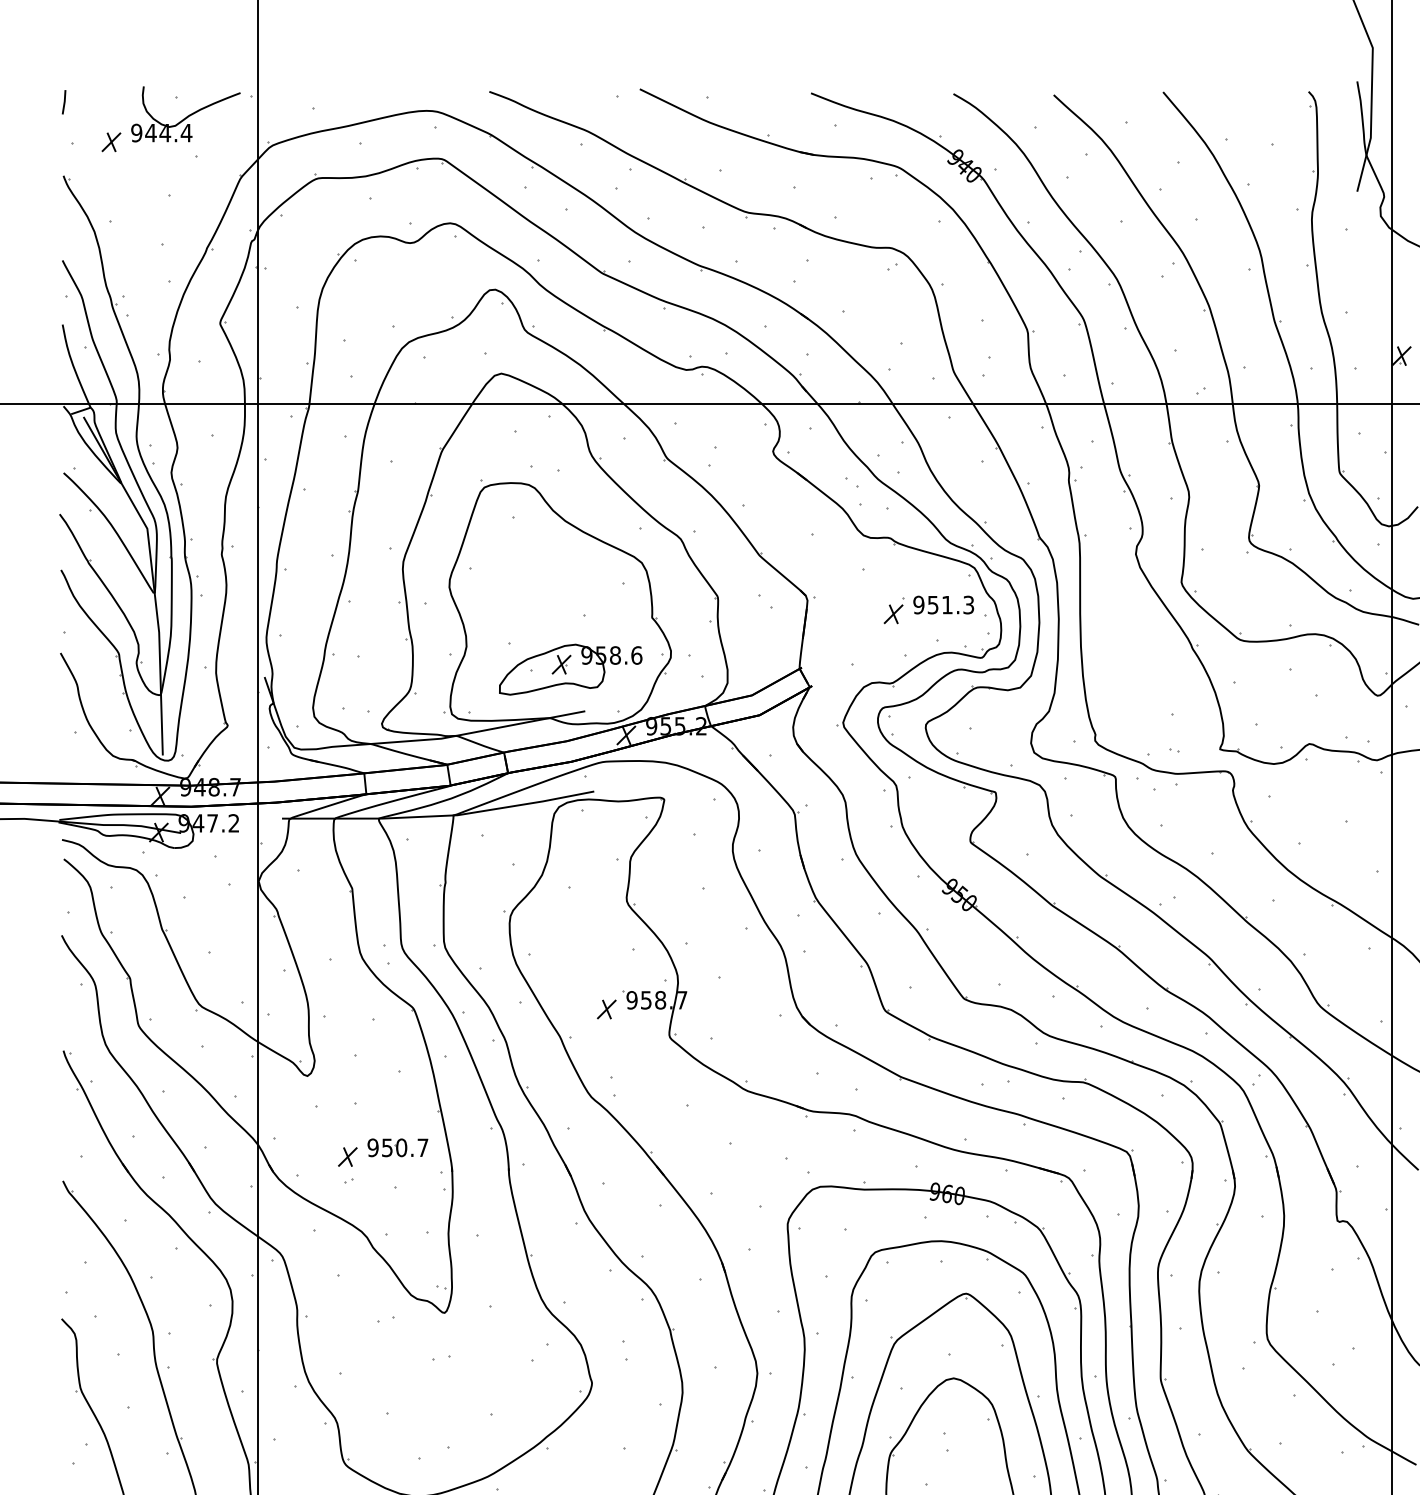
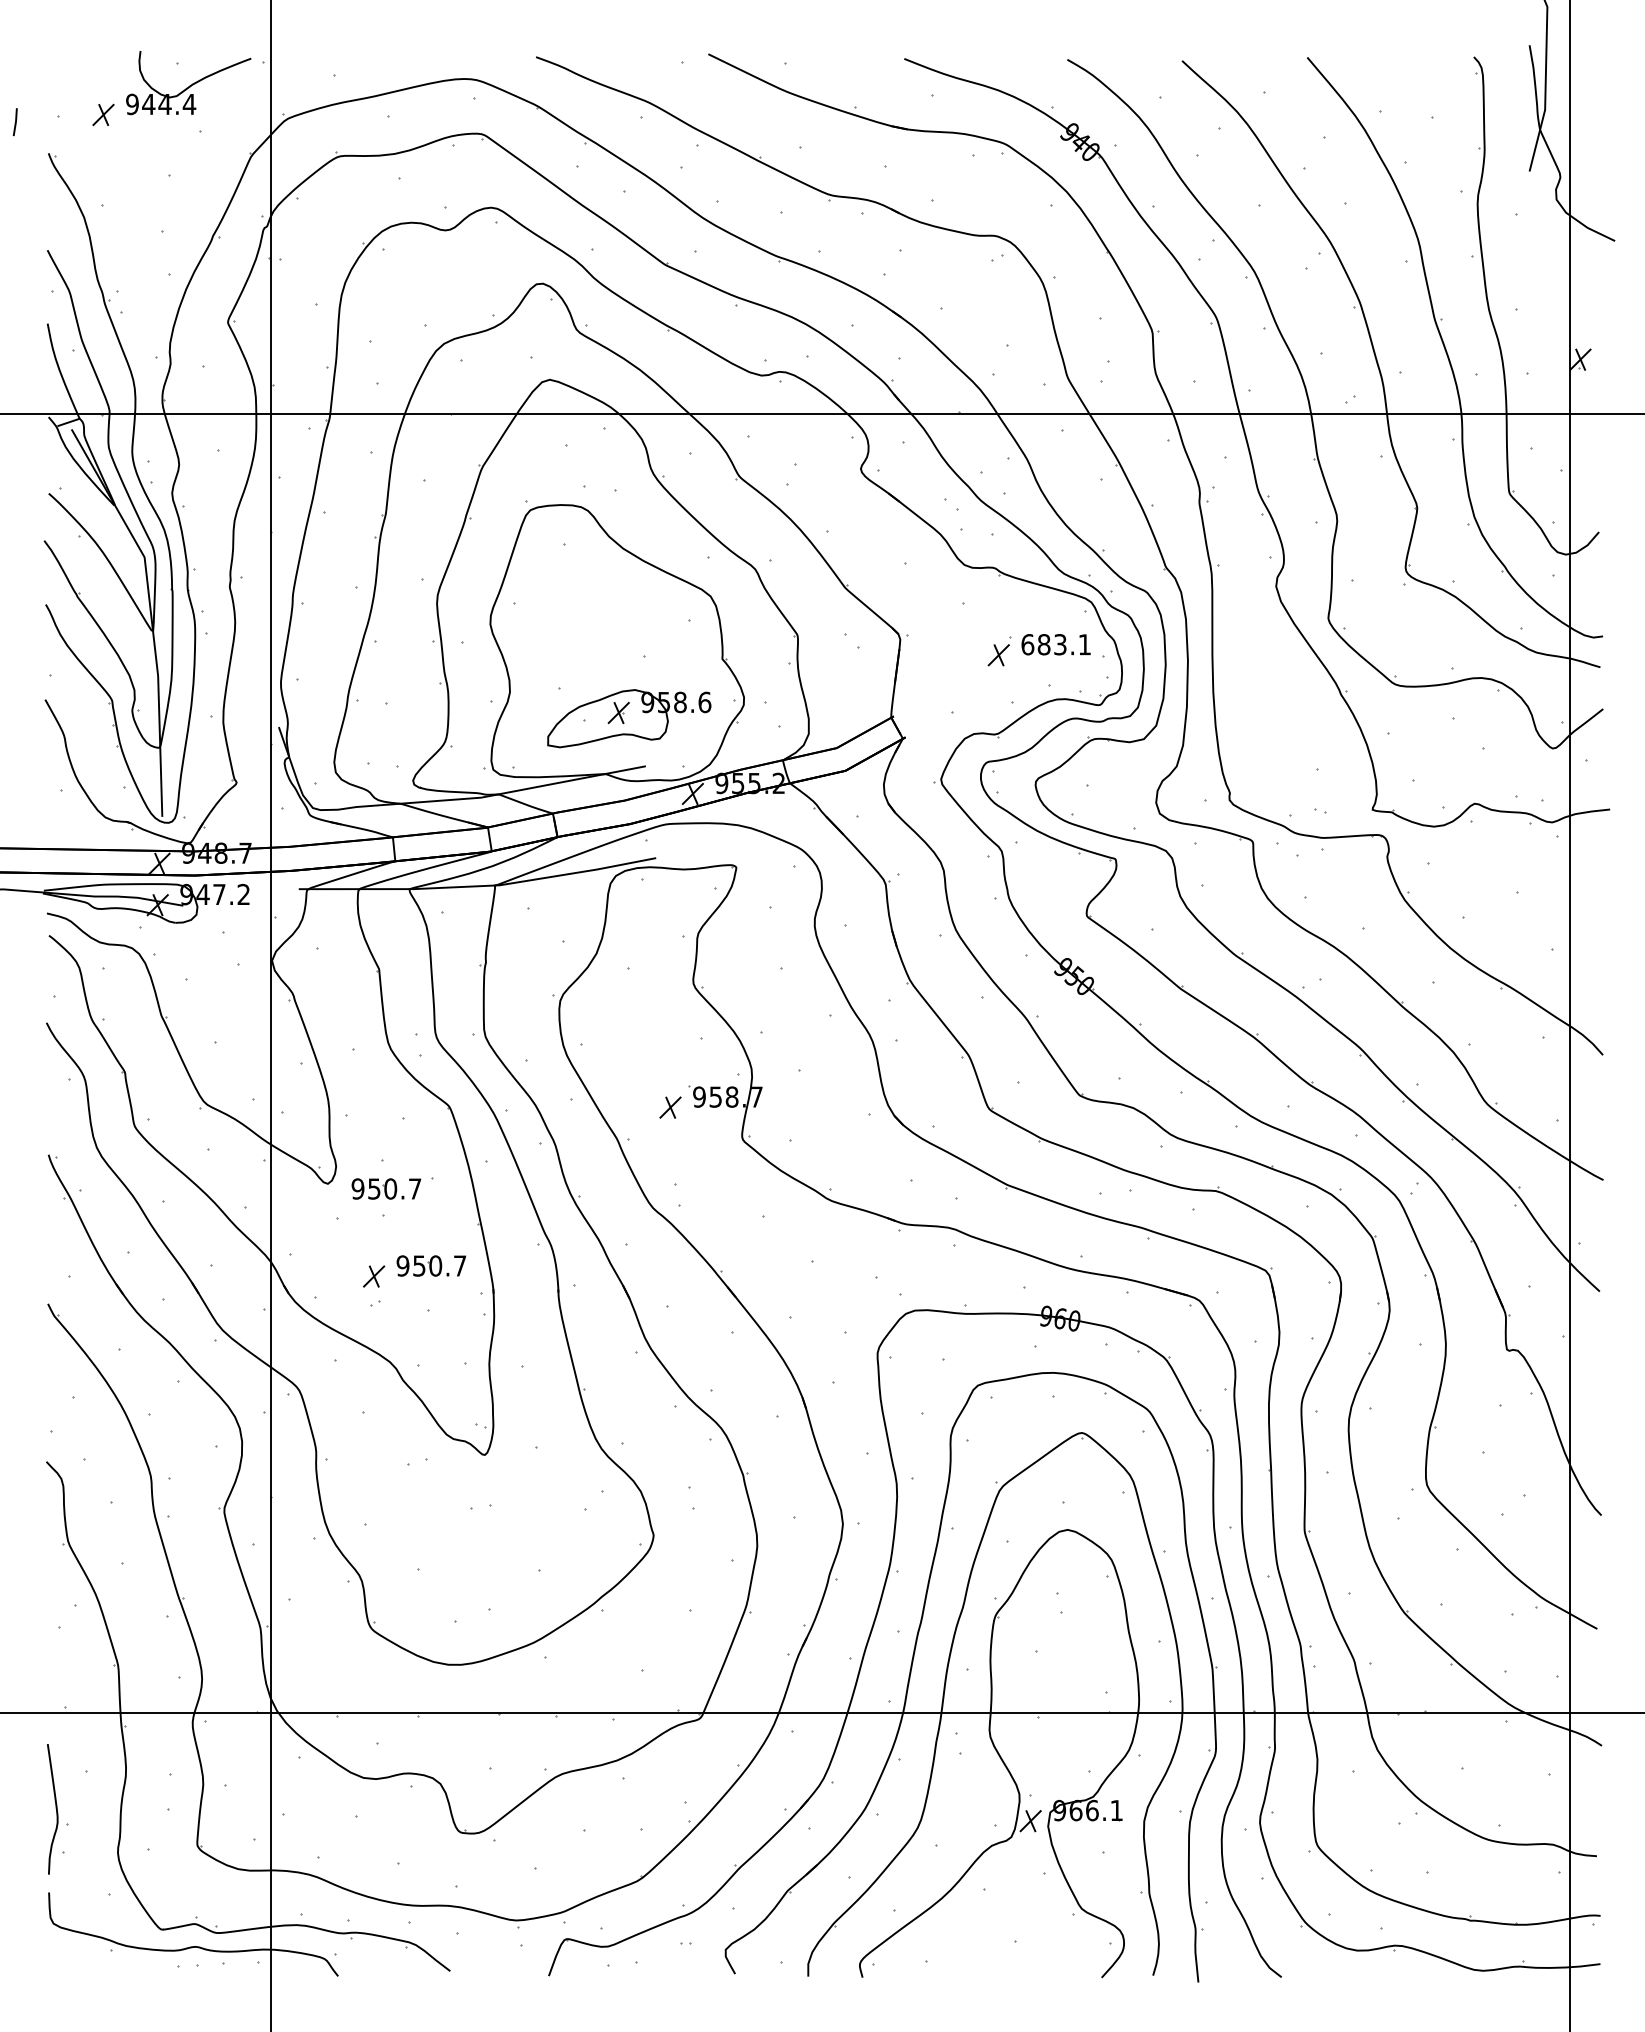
line: (64, 102) -> (15, 122), moved
text: (943, 604) -> (1055, 644), 951.3 -> 683.1
part: (358, 1080) -> (386, 1188), added

